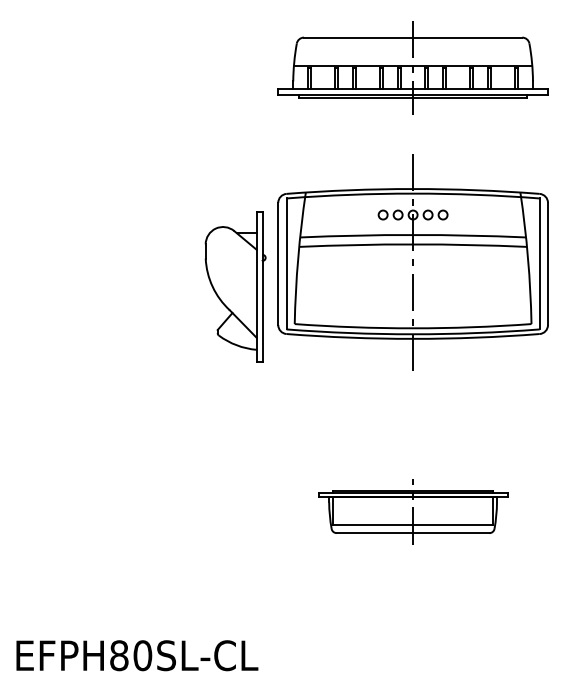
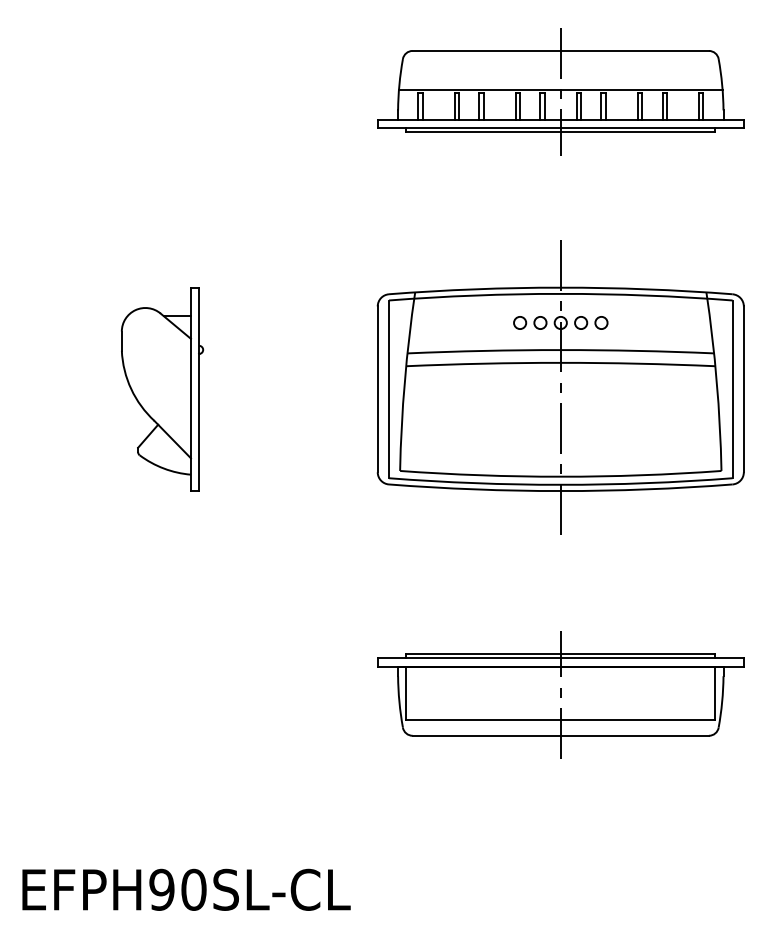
part: (412, 262) -> (559, 387), moved
part: (235, 286) -> (162, 388), moved
part: (412, 511) -> (559, 694), size x1.43
text: (119, 655) -> (162, 889), EFPH80SL-CL -> EFPH90SL-CL

